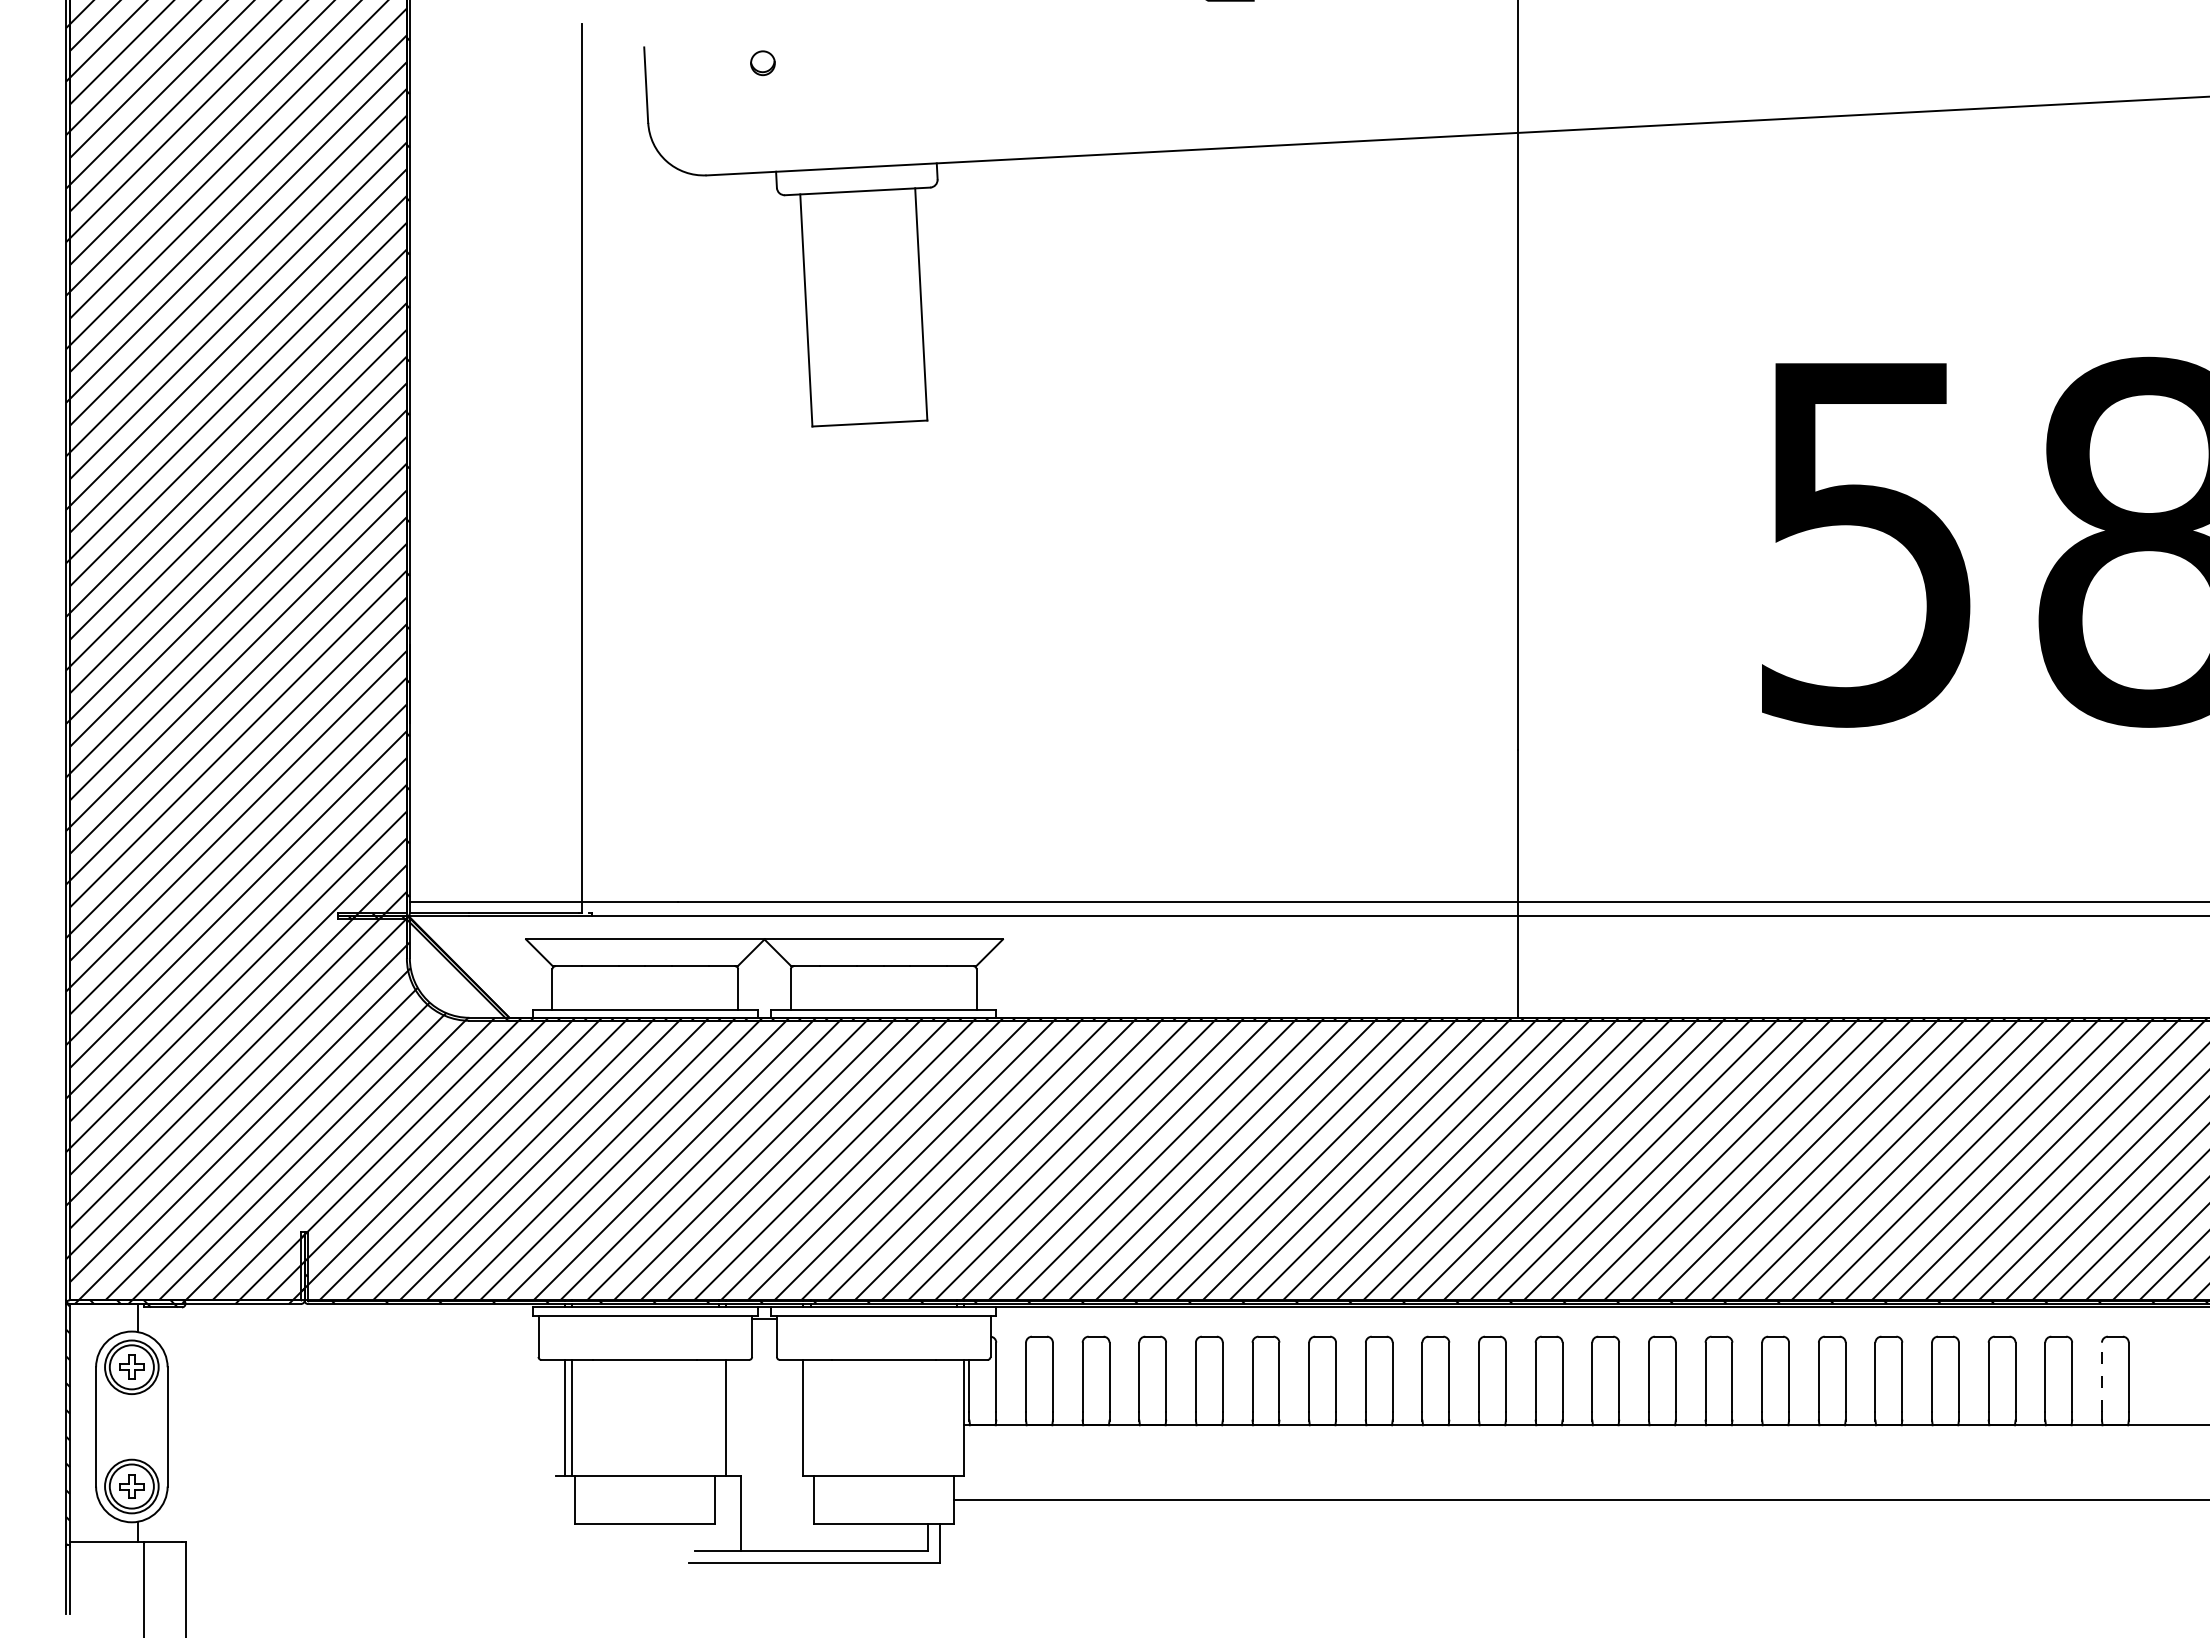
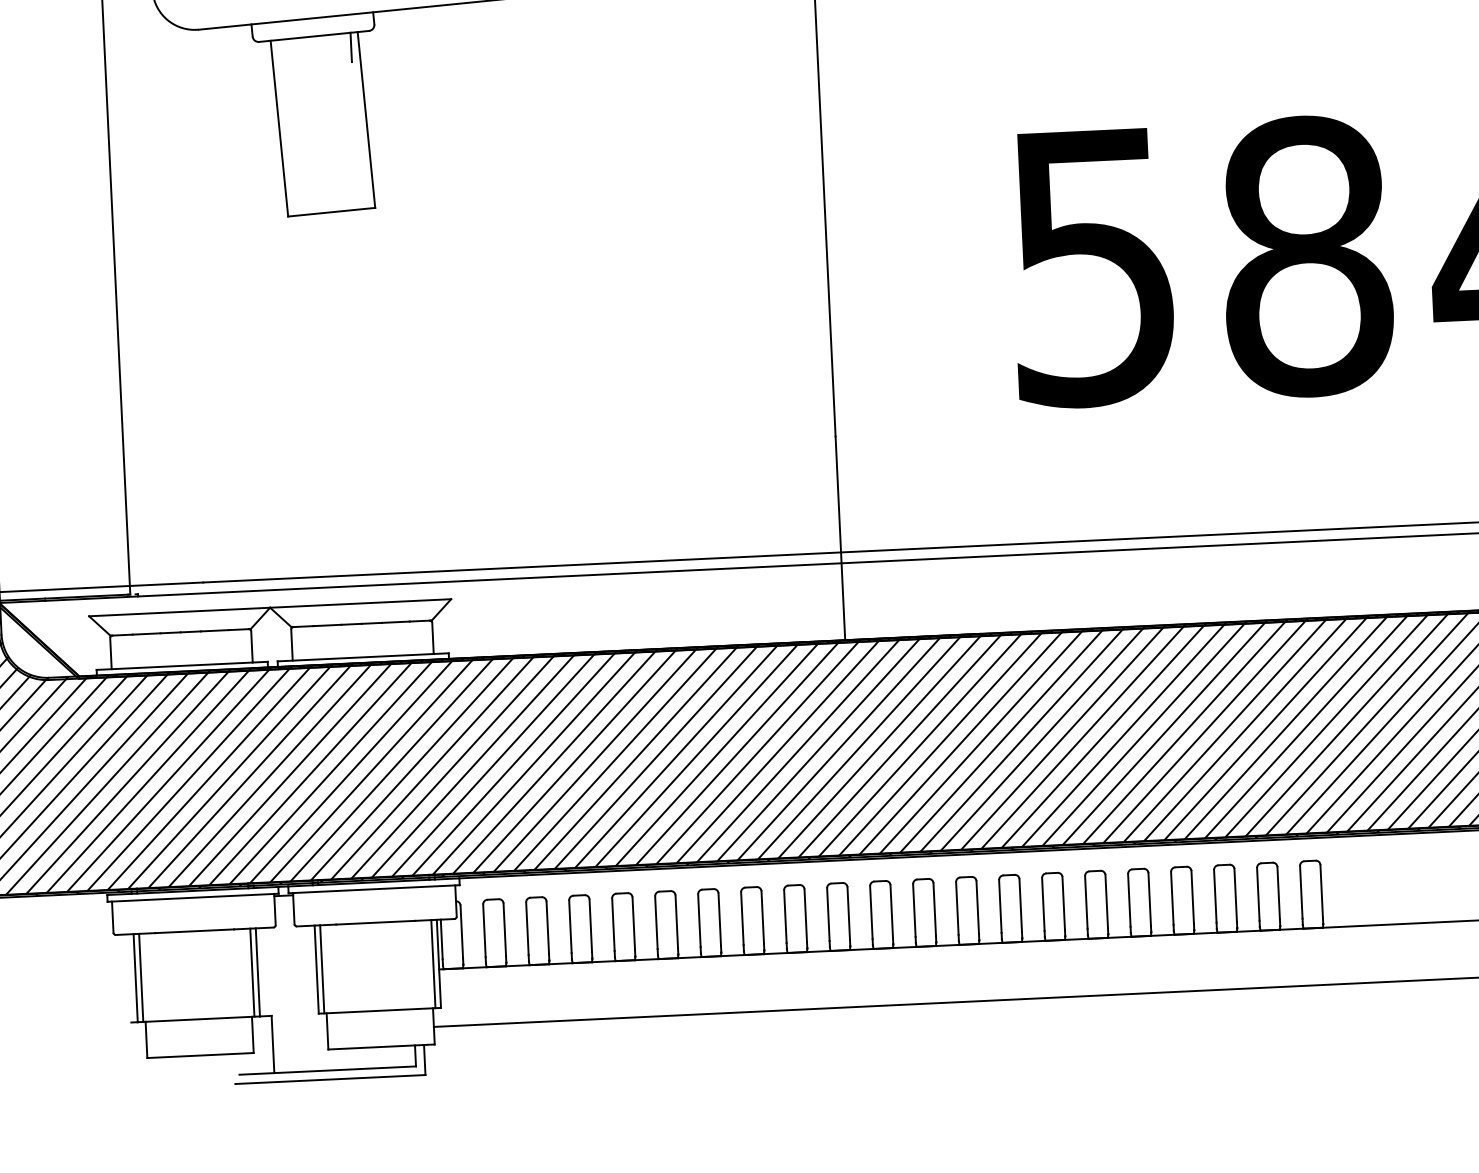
line: (905, 207) -> (351, 46), added
line: (2101, 1377) -> (1300, 892), dashed -> solid
line: (718, 1417) -> (252, 972), added
line: (810, 1417) -> (322, 969), added
line: (956, 1417) -> (433, 963), added

